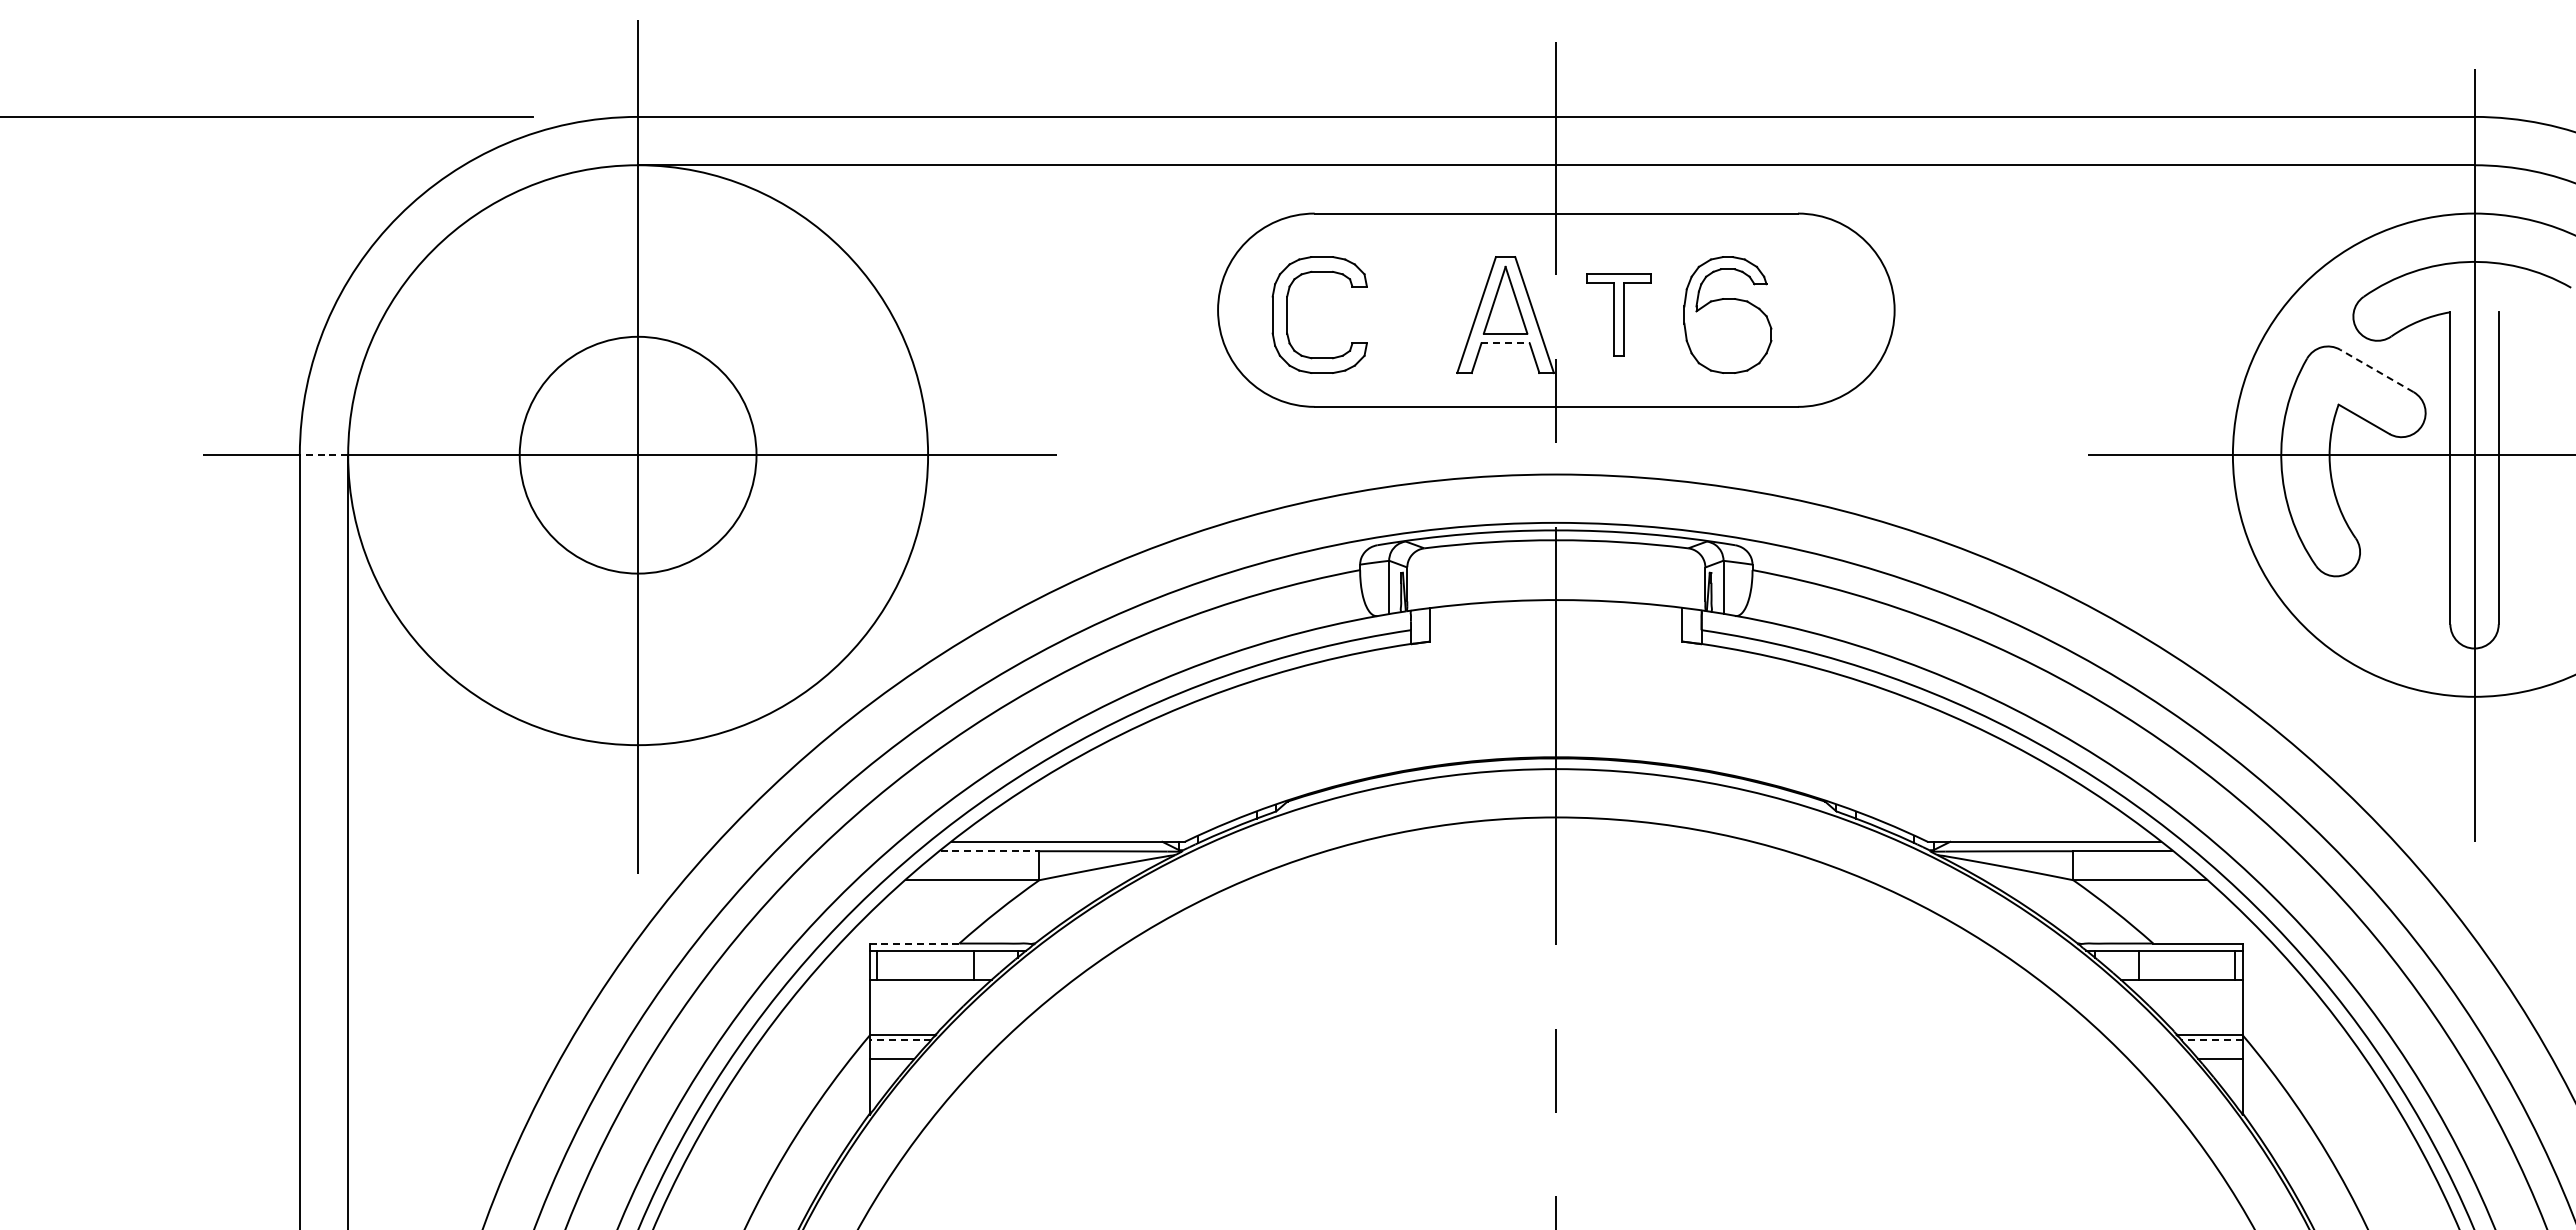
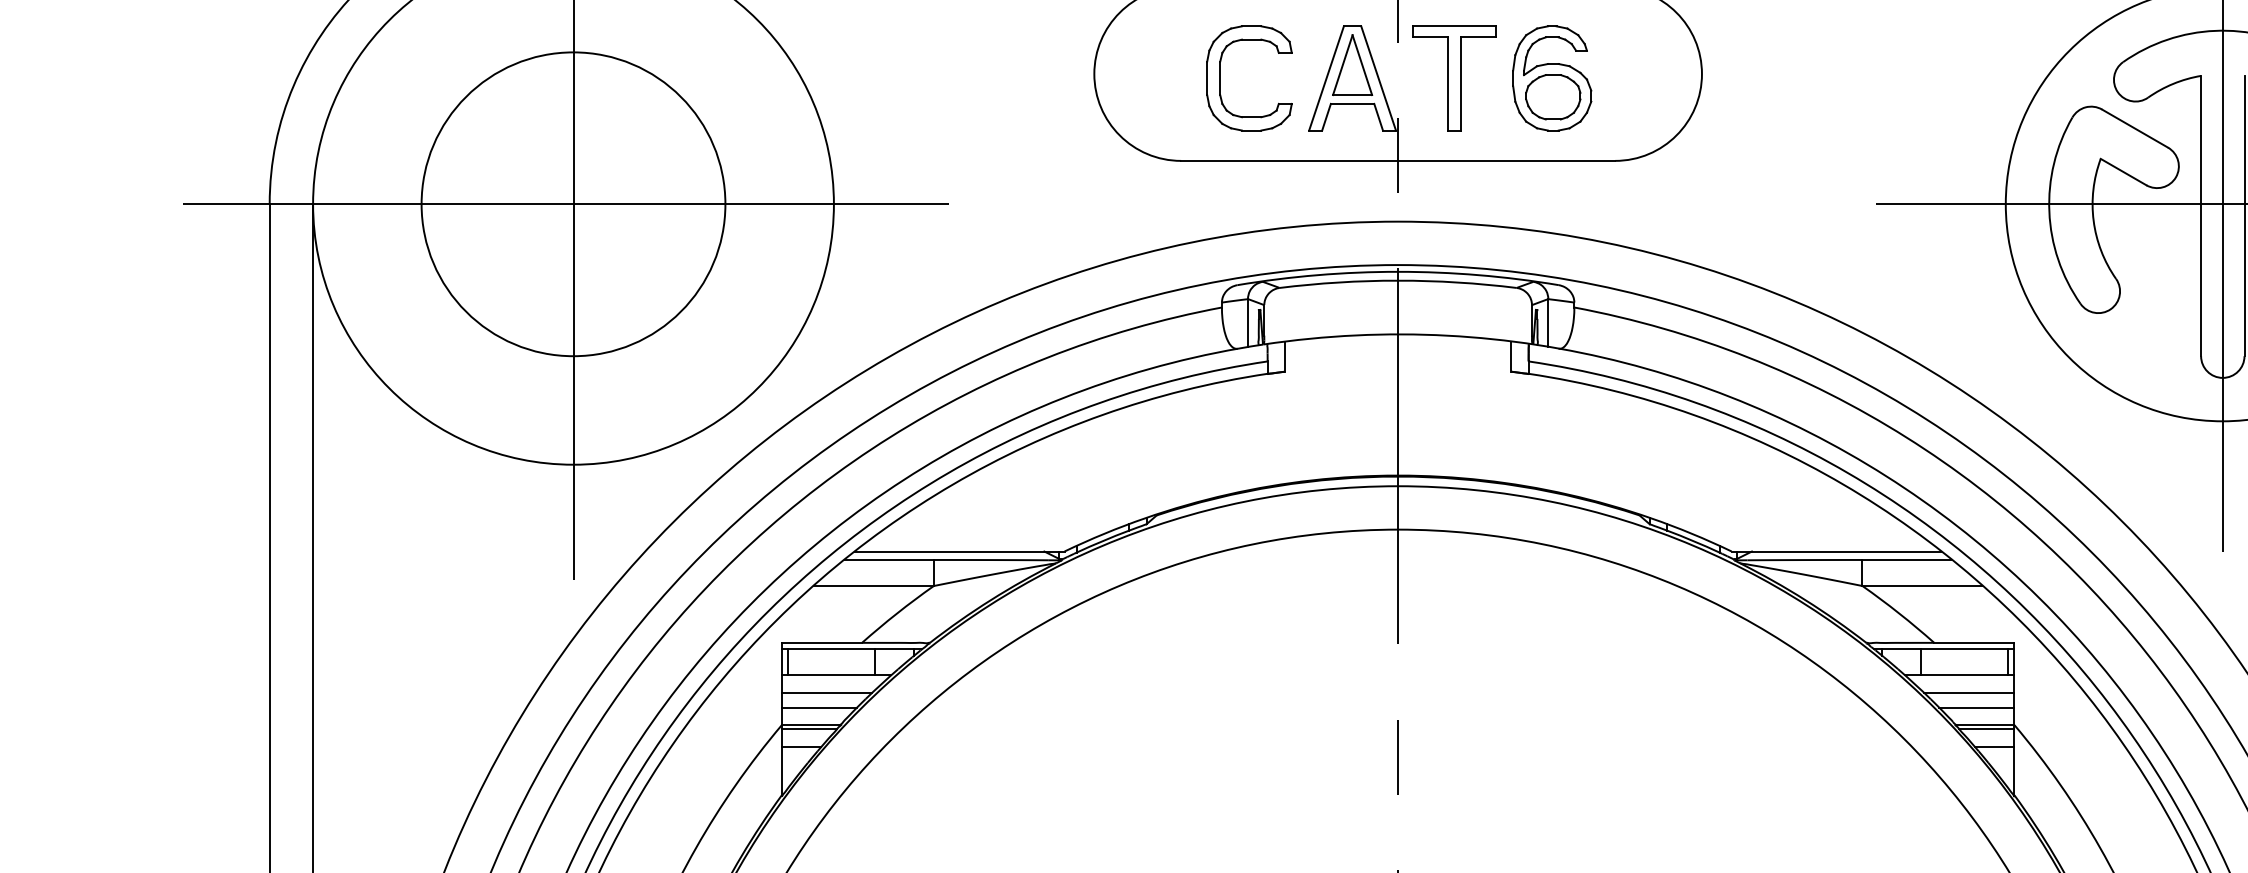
part: (1287, 314) -> (1220, 77), moved
part: (1618, 314) -> (1453, 77), size x1.43
part: (1728, 335) -> (1552, 96), added
line: (1506, 343) -> (1353, 103), dashed -> solid
line: (2376, 370) -> (2134, 128), dashed -> solid
line: (323, 455) -> (290, 204), dashed -> solid
circle: (637, 455) -> (572, 204), size x1.43
line: (990, 851) -> (889, 560), dashed -> solid
line: (914, 943) -> (821, 642), dashed -> solid
line: (920, 998) -> (827, 692), added
line: (2191, 998) -> (1968, 692), added
line: (911, 1015) -> (819, 707), added
line: (2200, 1015) -> (1976, 707), added
line: (900, 1039) -> (809, 729), dashed -> solid
line: (2211, 1039) -> (1986, 729), dashed -> solid

